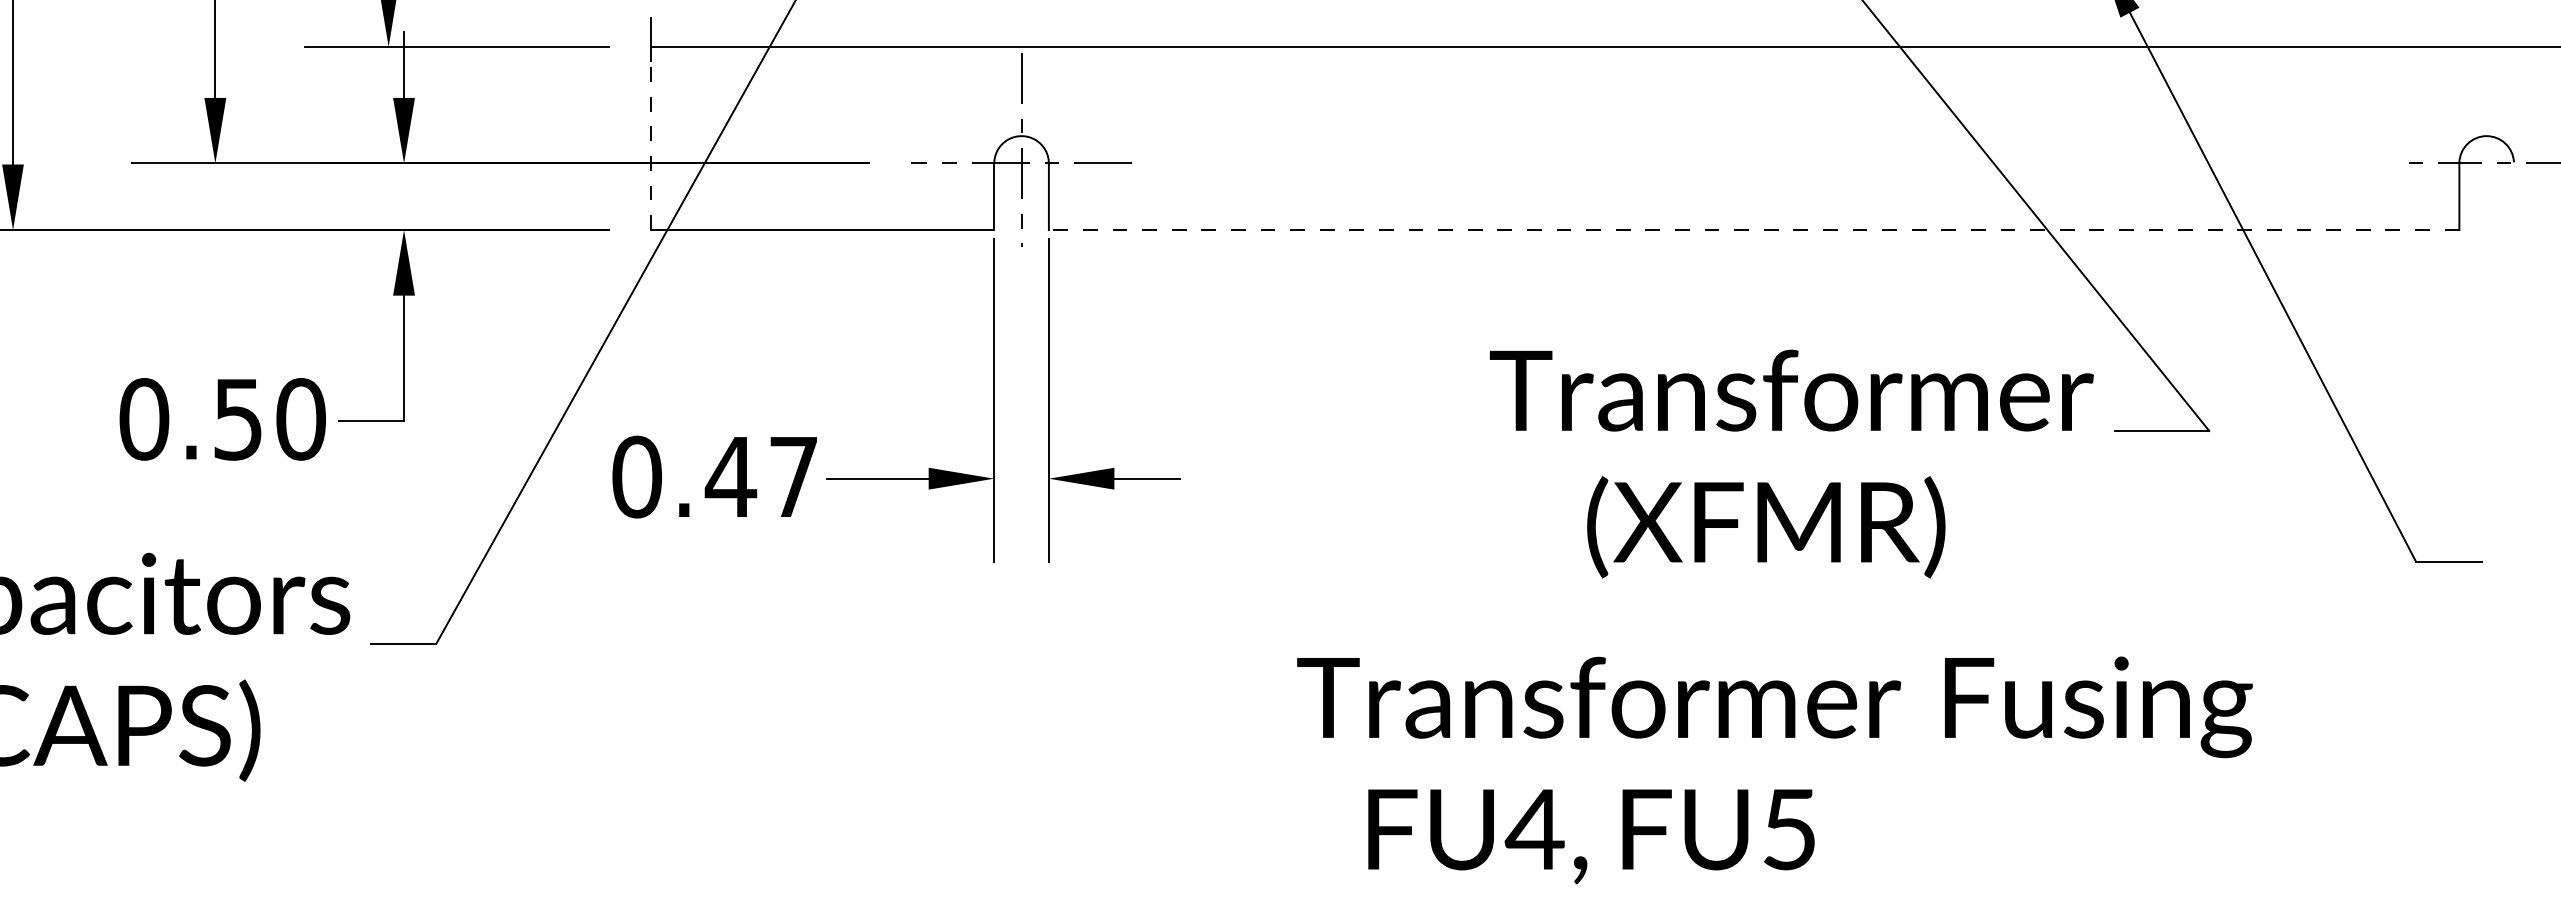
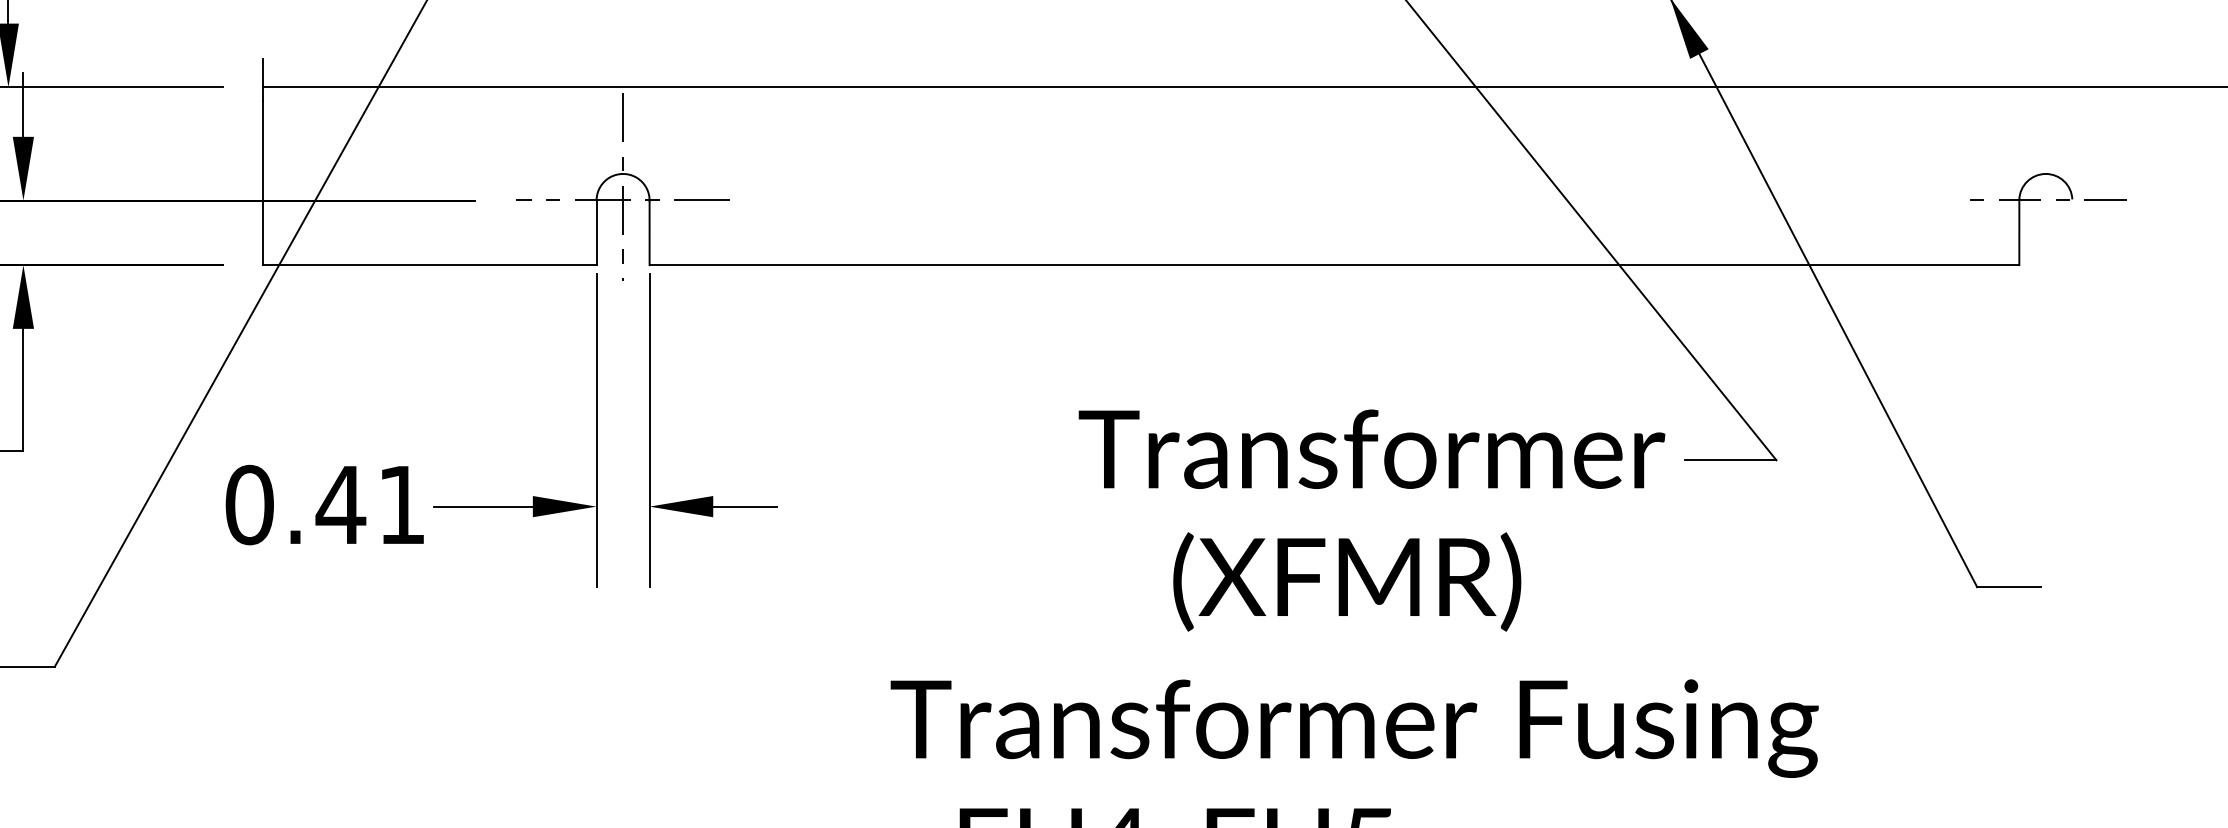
line: (650, 145) -> (262, 183), dashed -> solid
line: (1753, 230) -> (1333, 265), dashed -> solid
text: (1791, 463) -> (1371, 520), moved
text: (793, 476) -> (401, 504), 0.47 -> 0.41

